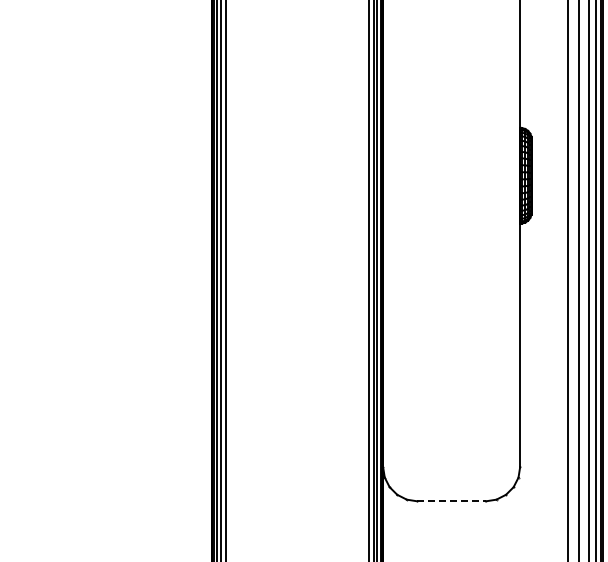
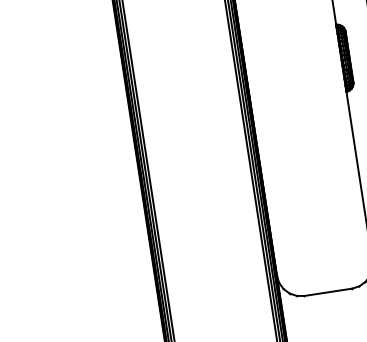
line: (452, 501) -> (328, 292), dashed -> solid

